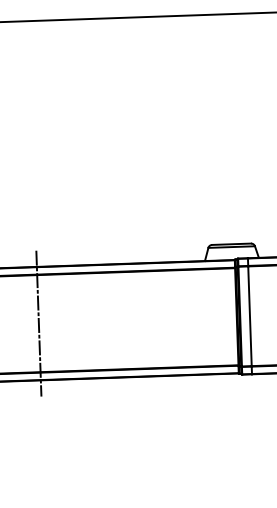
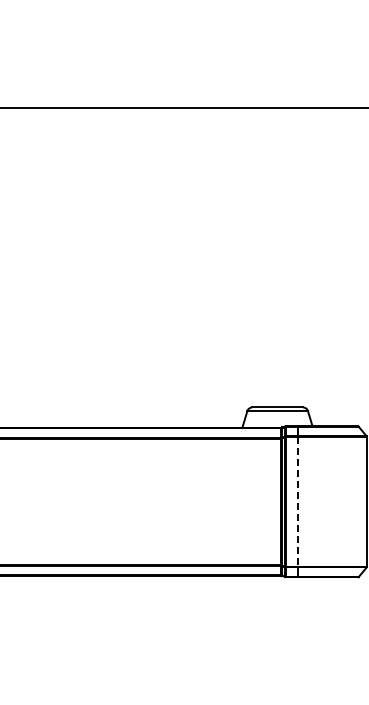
line: (250, 315) -> (298, 501), solid -> dashed
line: (38, 323) -> (23, 501), removed

